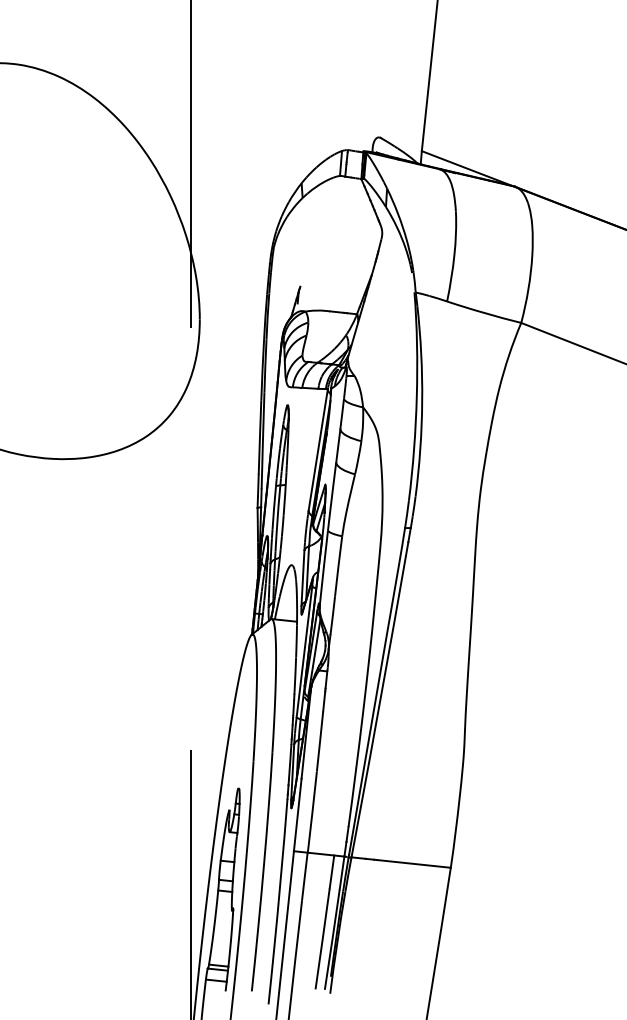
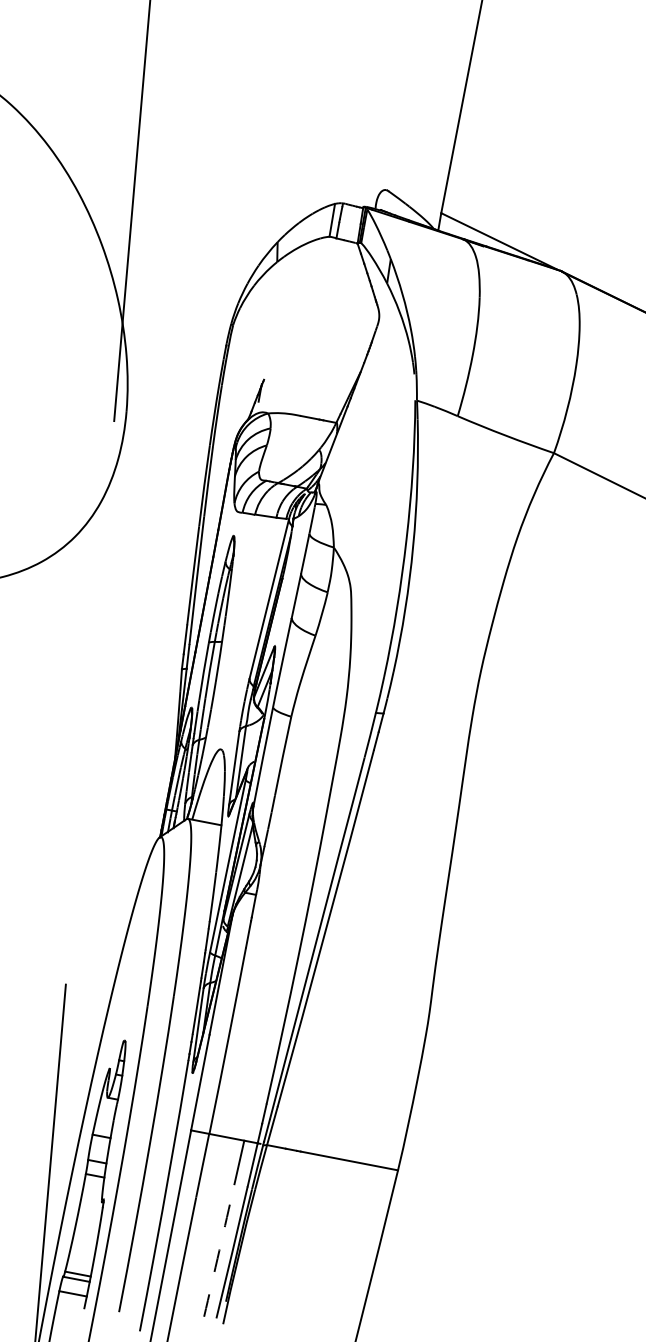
arc: (322, 939) -> (219, 1251), solid -> dashed

